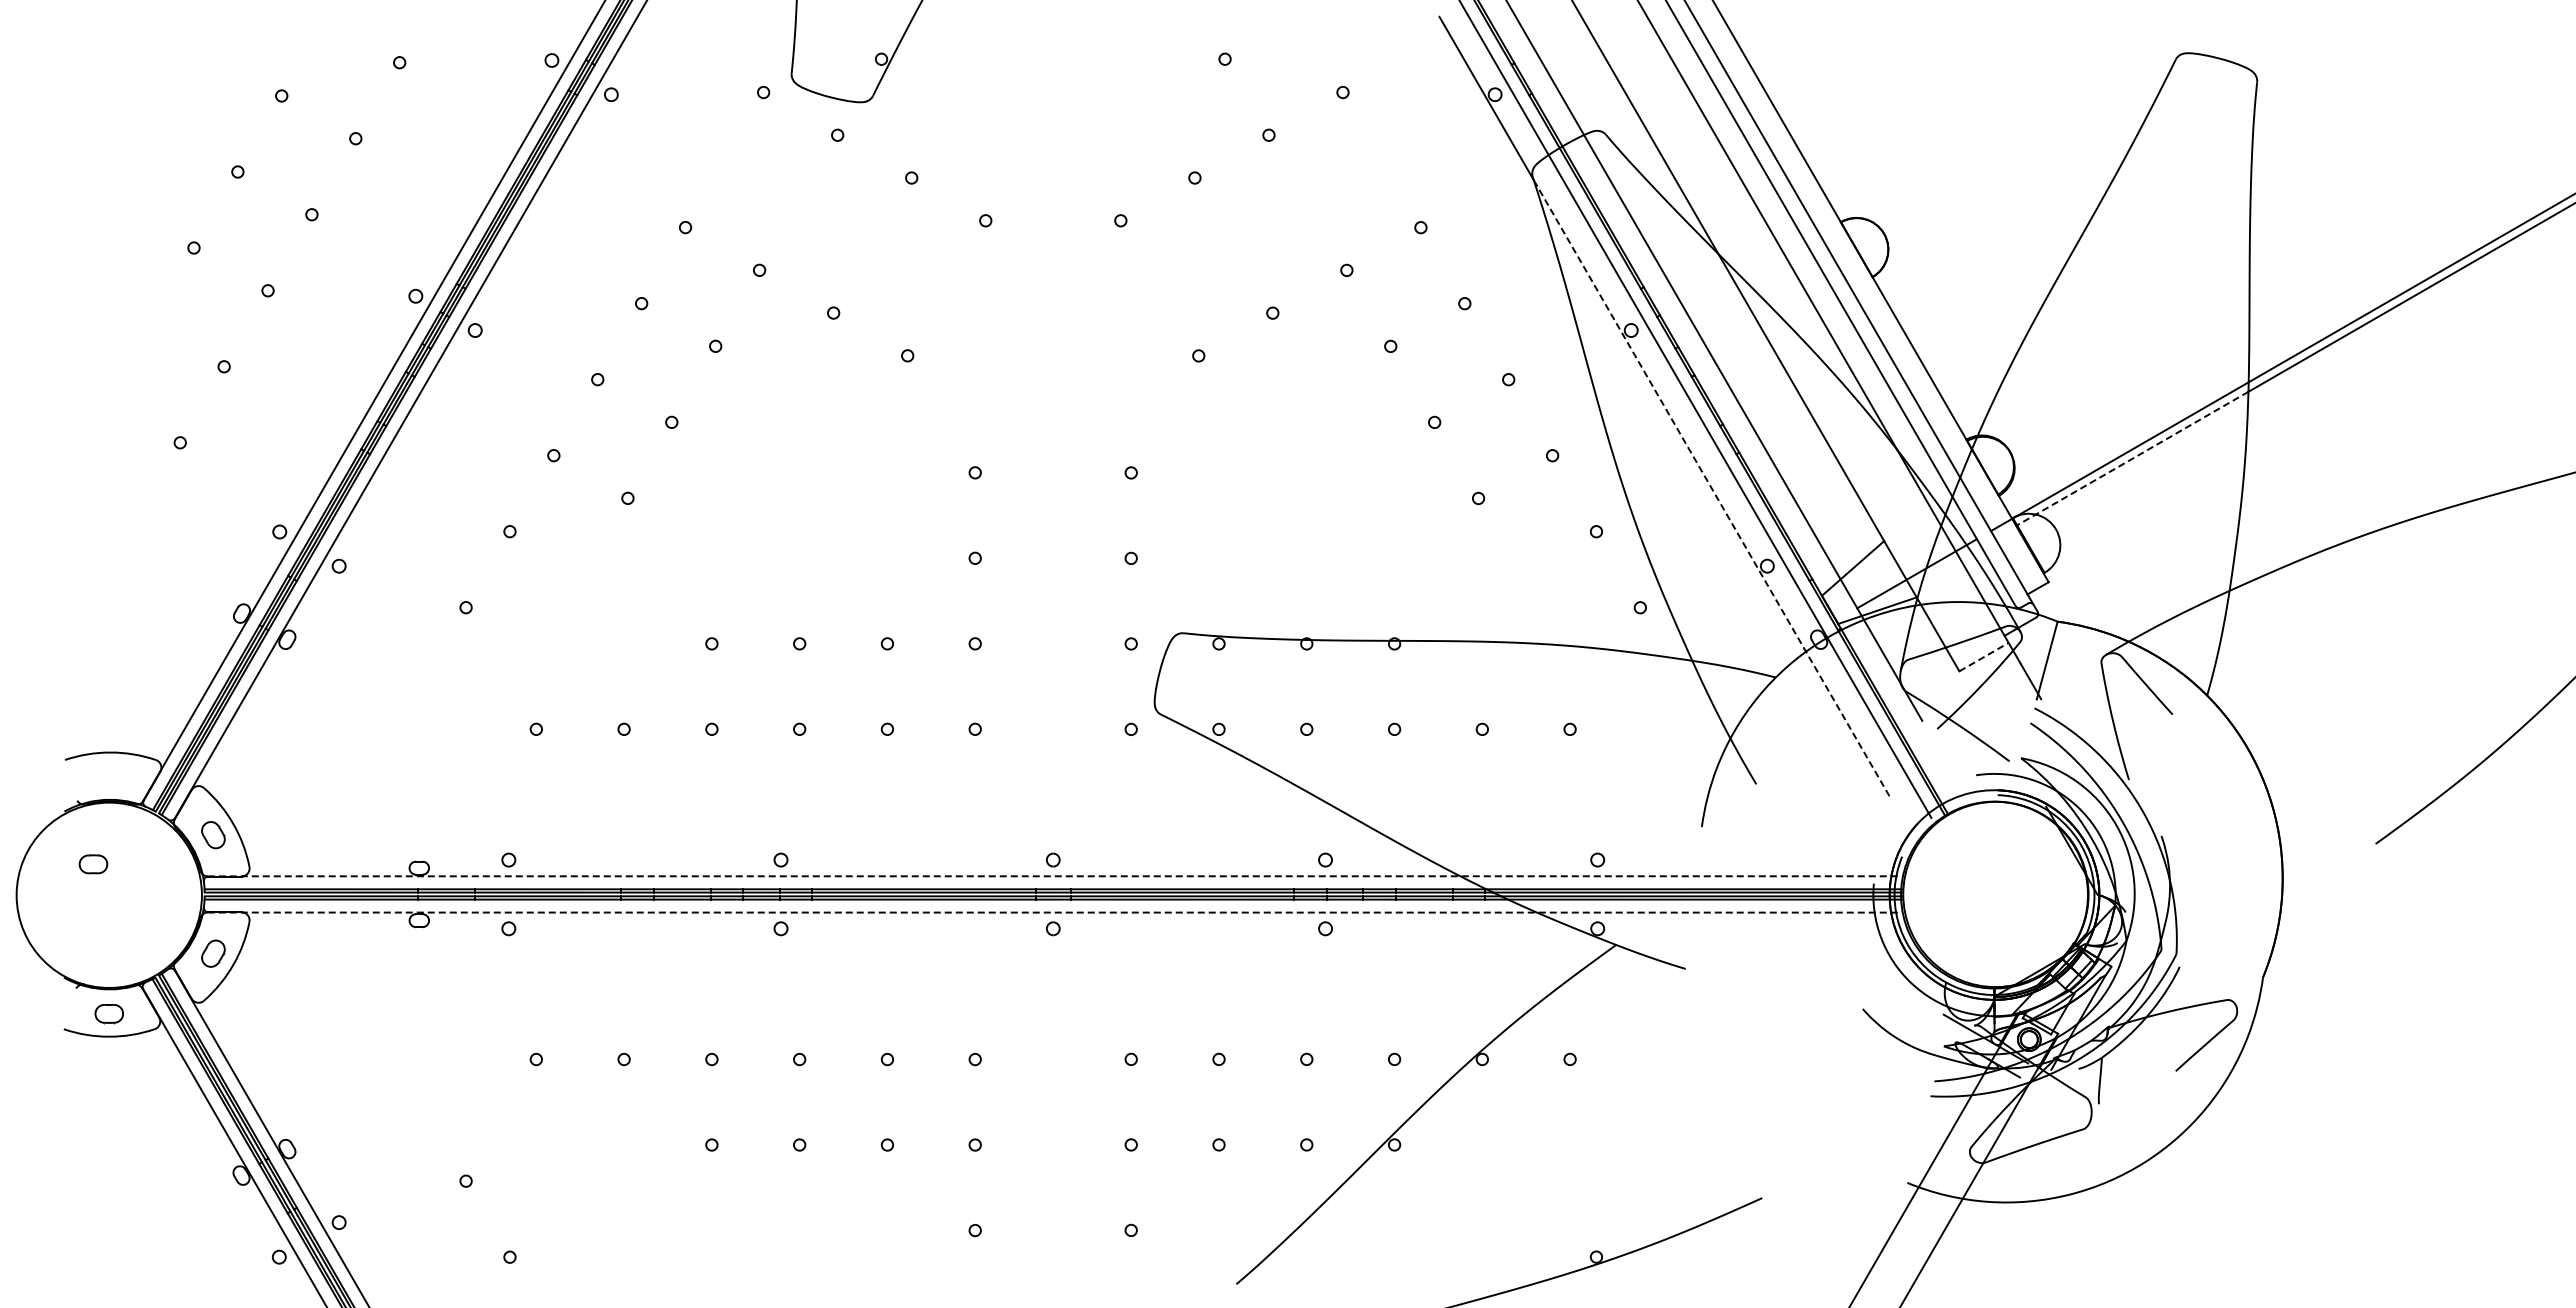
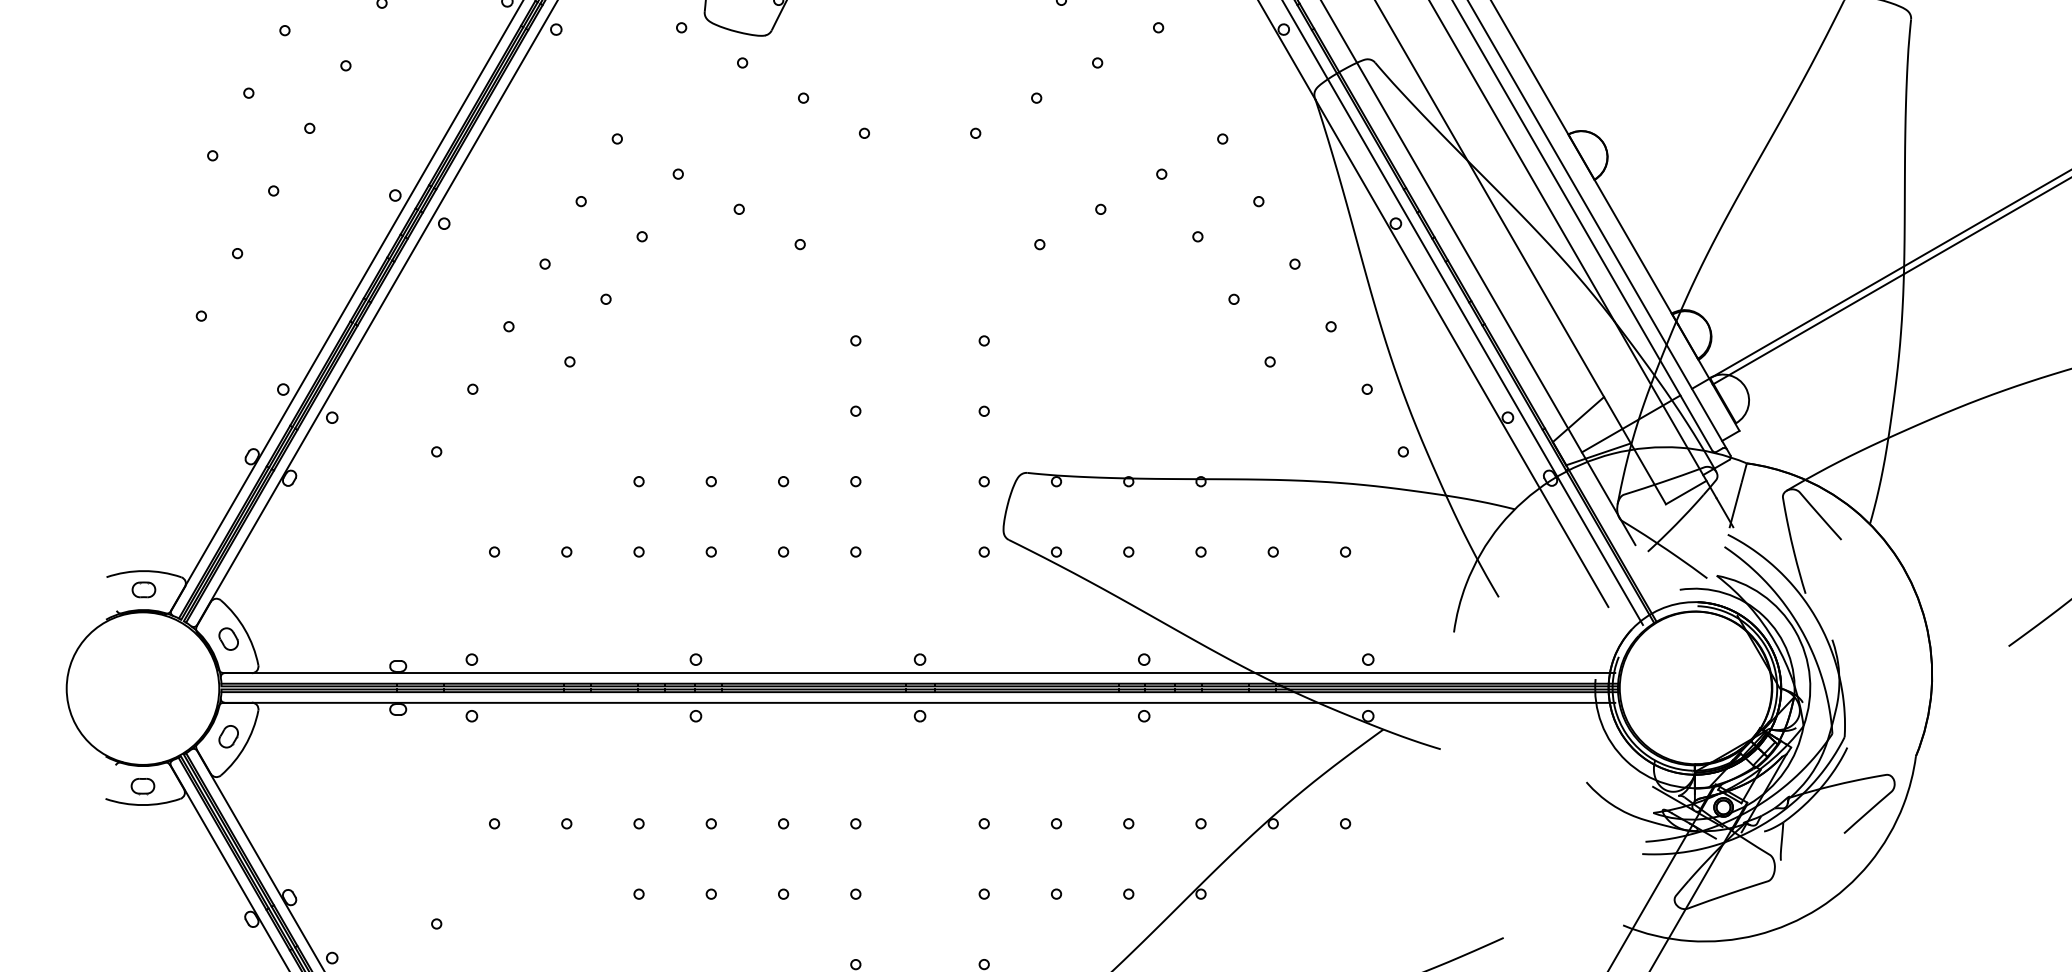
line: (2131, 459) -> (1807, 329), dashed -> solid
line: (1711, 488) -> (1461, 353), dashed -> solid
line: (1984, 656) -> (1686, 492), dashed -> solid
part: (93, 864) -> (143, 590), moved
line: (1052, 876) -> (919, 673), dashed -> solid
line: (1052, 912) -> (919, 702), dashed -> solid

